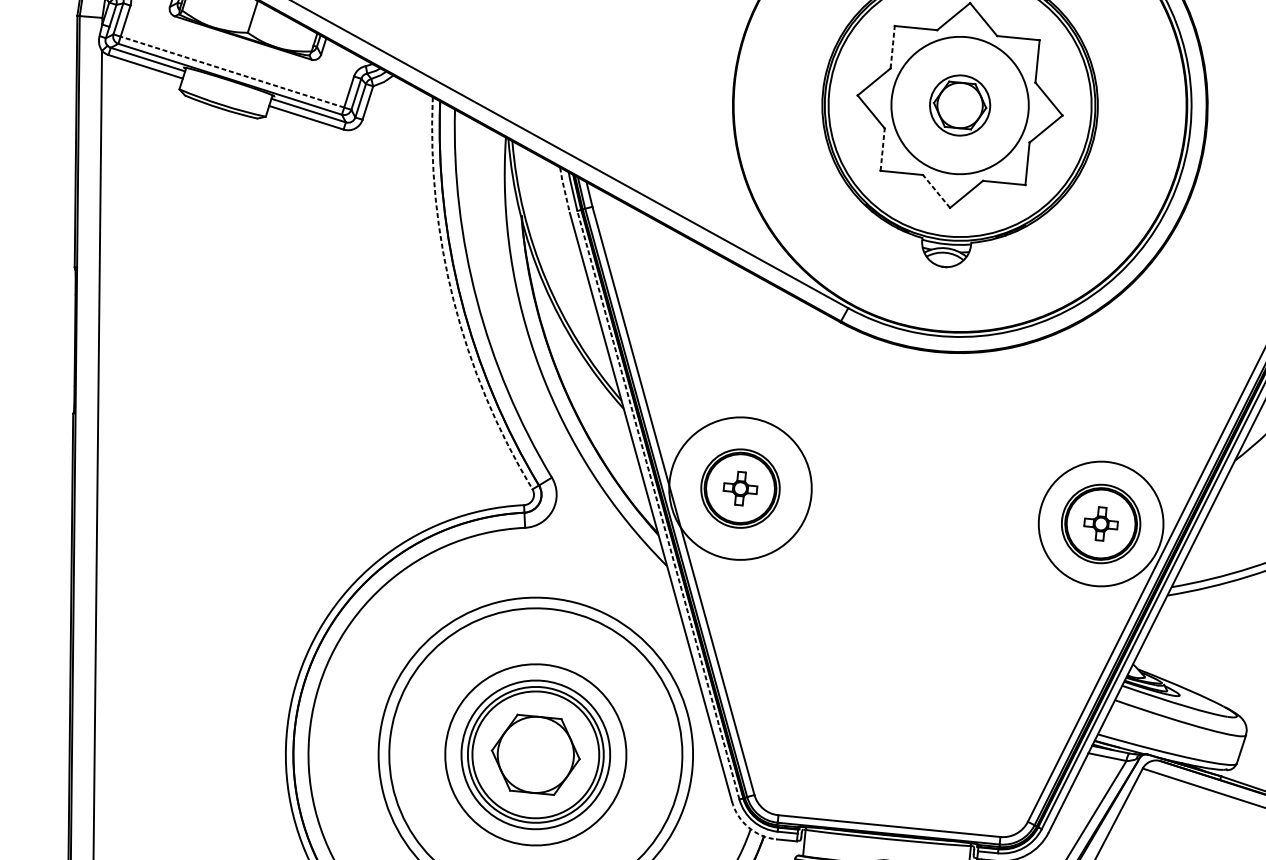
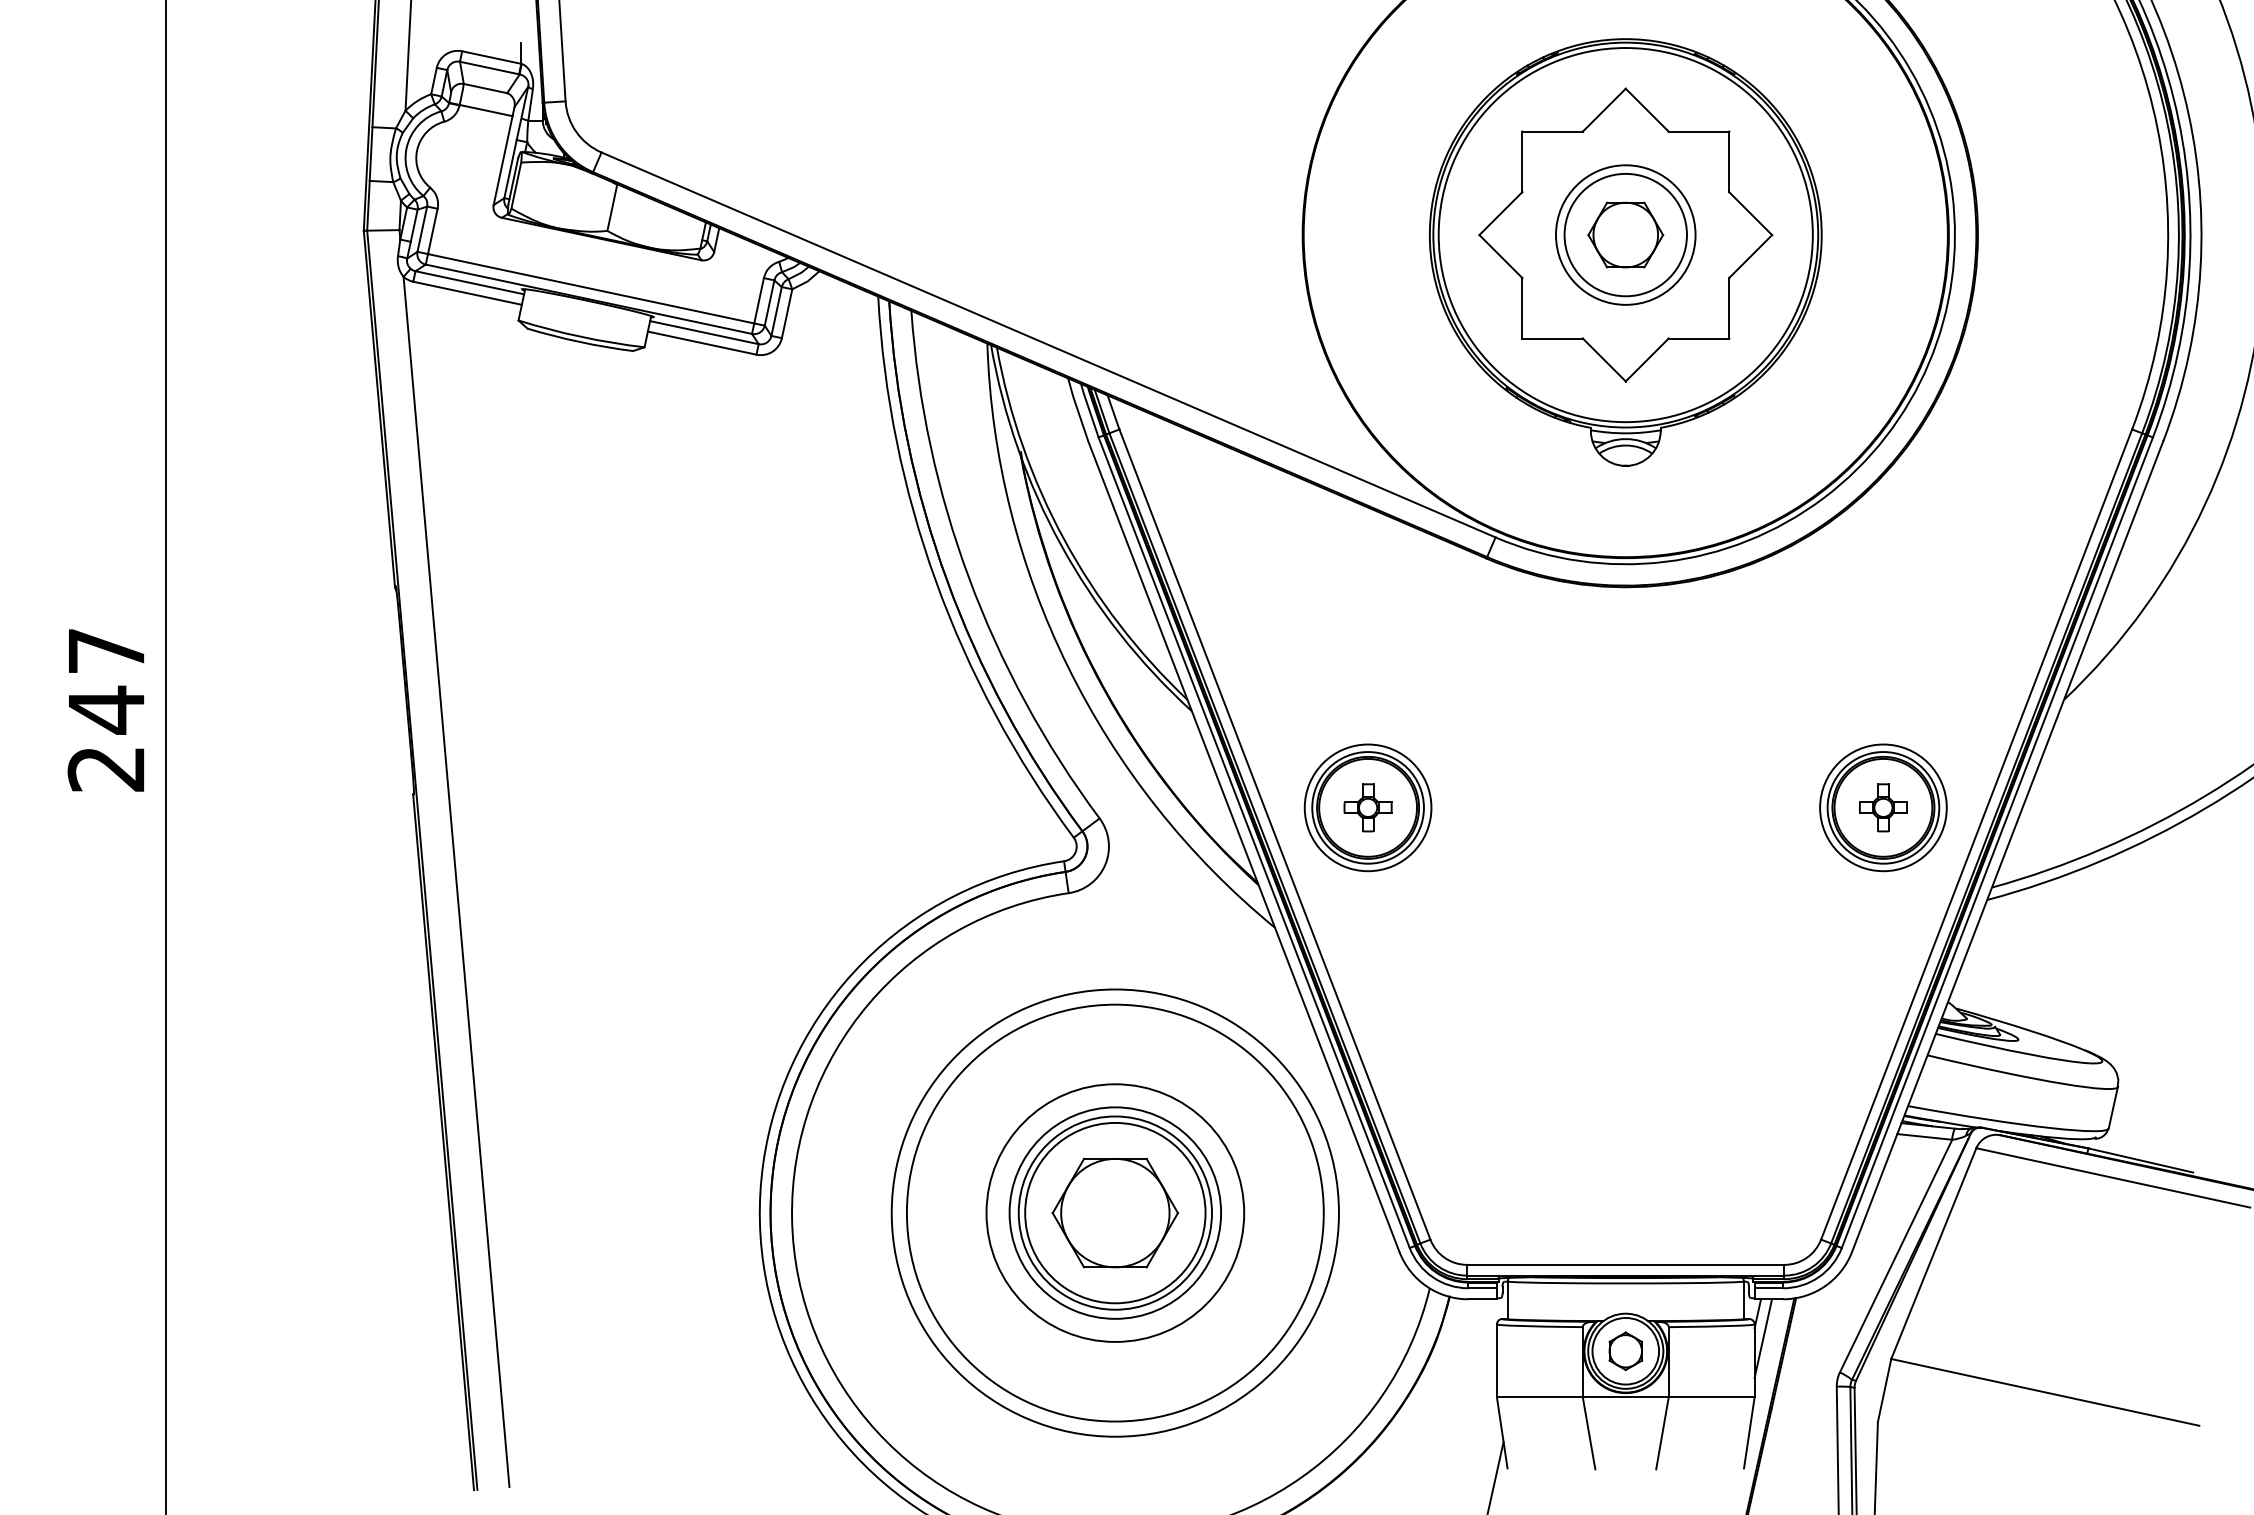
line: (892, 46) -> (1522, 161), dashed -> solid
line: (232, 71) -> (591, 288), dashed -> solid
circle: (959, 105) -> (1625, 234), size x0.71
circle: (959, 105) -> (1625, 234), size x1.43
line: (882, 149) -> (1522, 307), dashed -> solid
line: (564, 189) -> (1077, 409), dashed -> solid
line: (935, 191) -> (1603, 359), dashed -> solid
arc: (454, 300) -> (936, 581), dashed -> solid
circle: (740, 488) -> (1367, 807), size x0.62
line: (657, 505) -> (1253, 842), dashed -> solid
circle: (1101, 523) -> (1883, 807), size x0.71
arc: (748, 827) -> (1426, 1286), dashed -> solid

